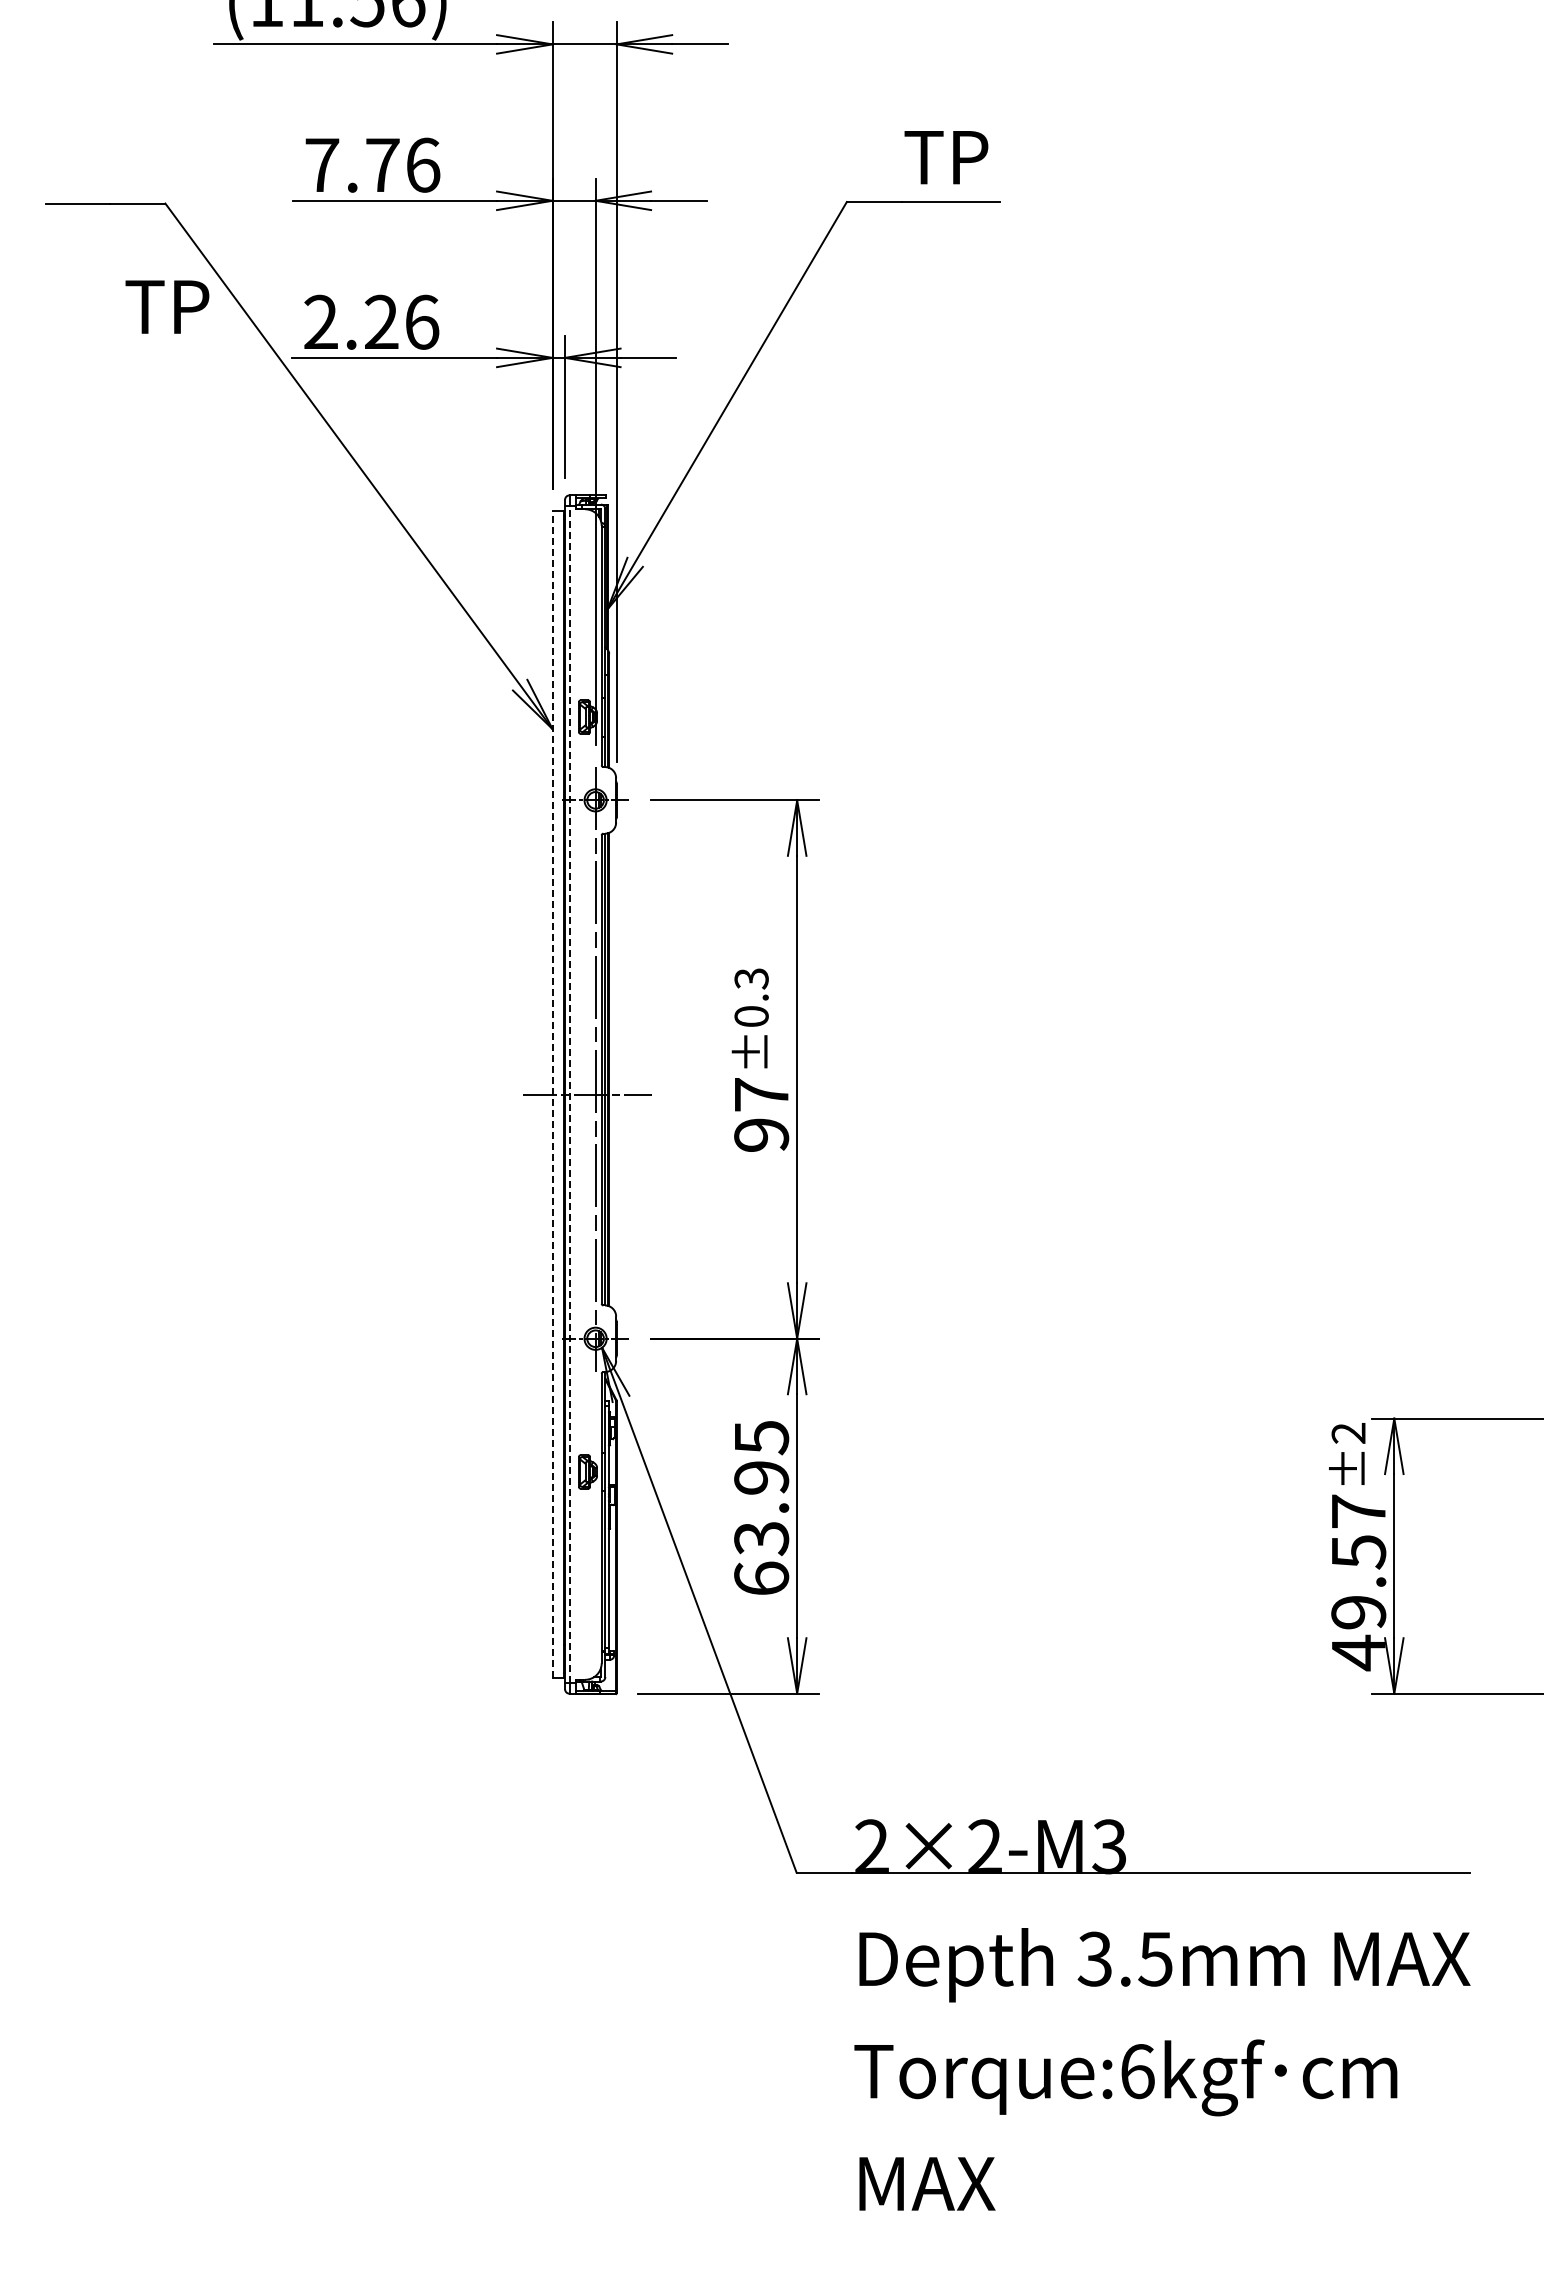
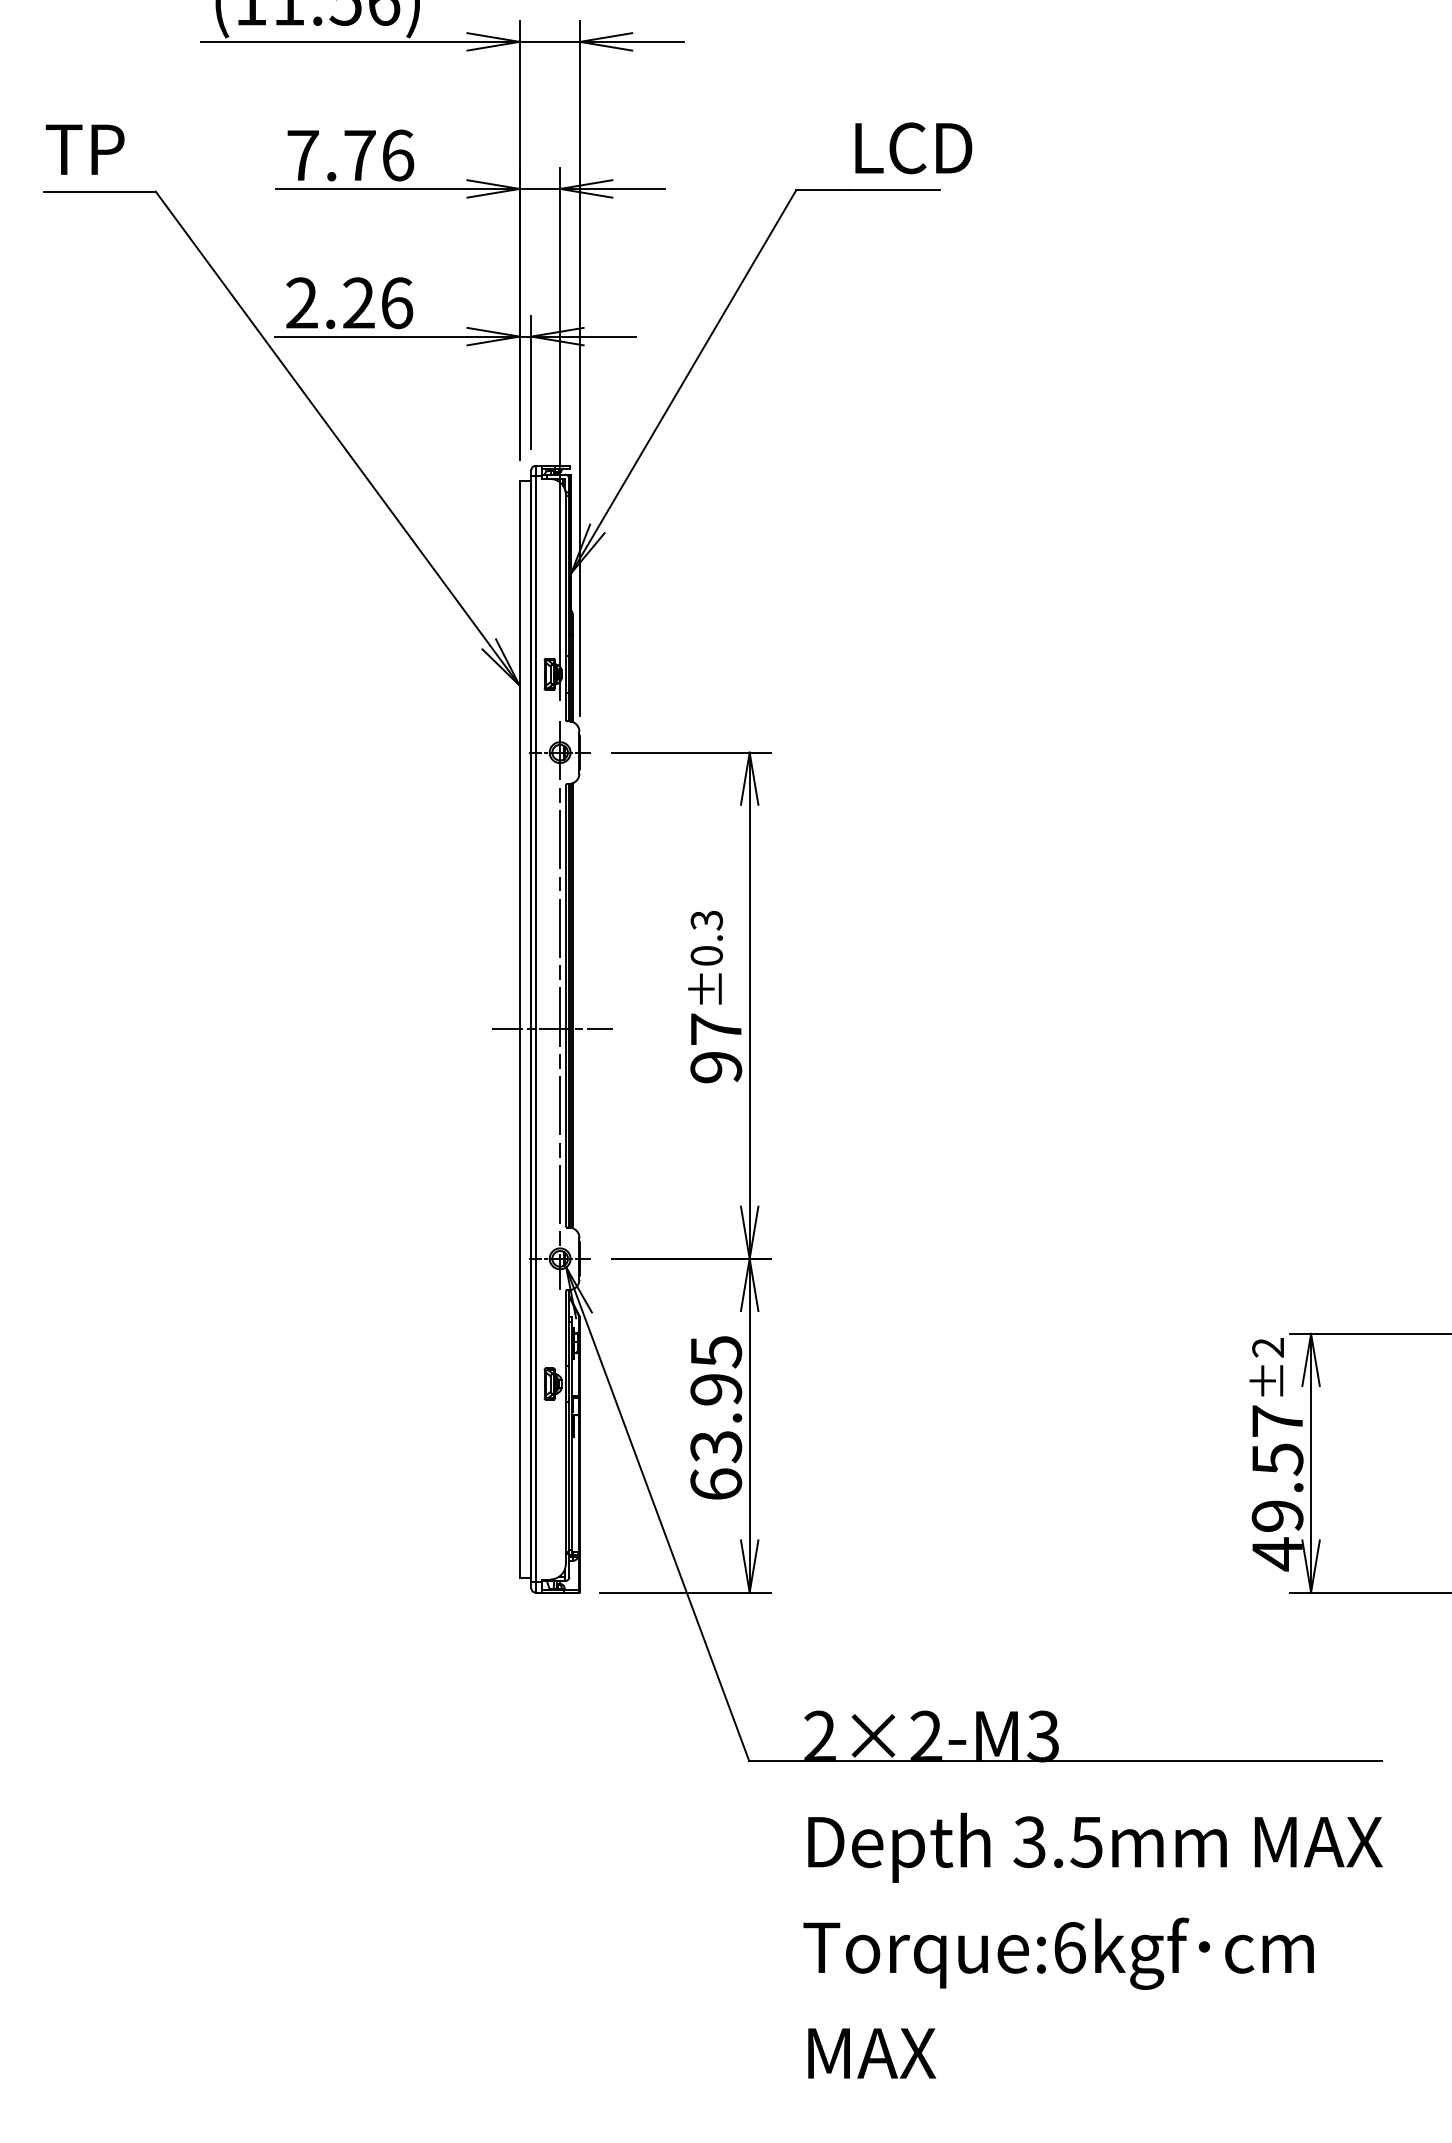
text: (968, 157) -> (910, 148), TP -> LCD
text: (167, 306) -> (85, 149), moved
line: (552, 1094) -> (519, 1029), dashed -> solid
line: (569, 1094) -> (535, 1029), dashed -> solid

